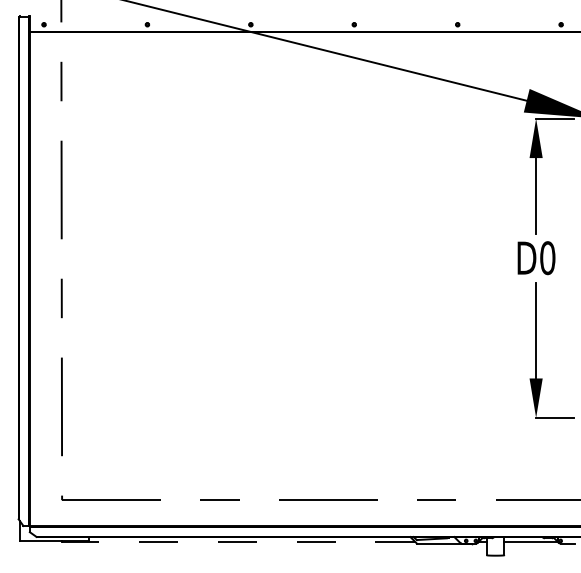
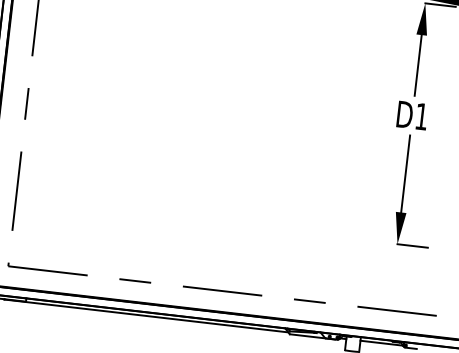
text: (547, 258) -> (421, 116), D0 -> D1
line: (237, 541) -> (145, 315), dashed -> solid

